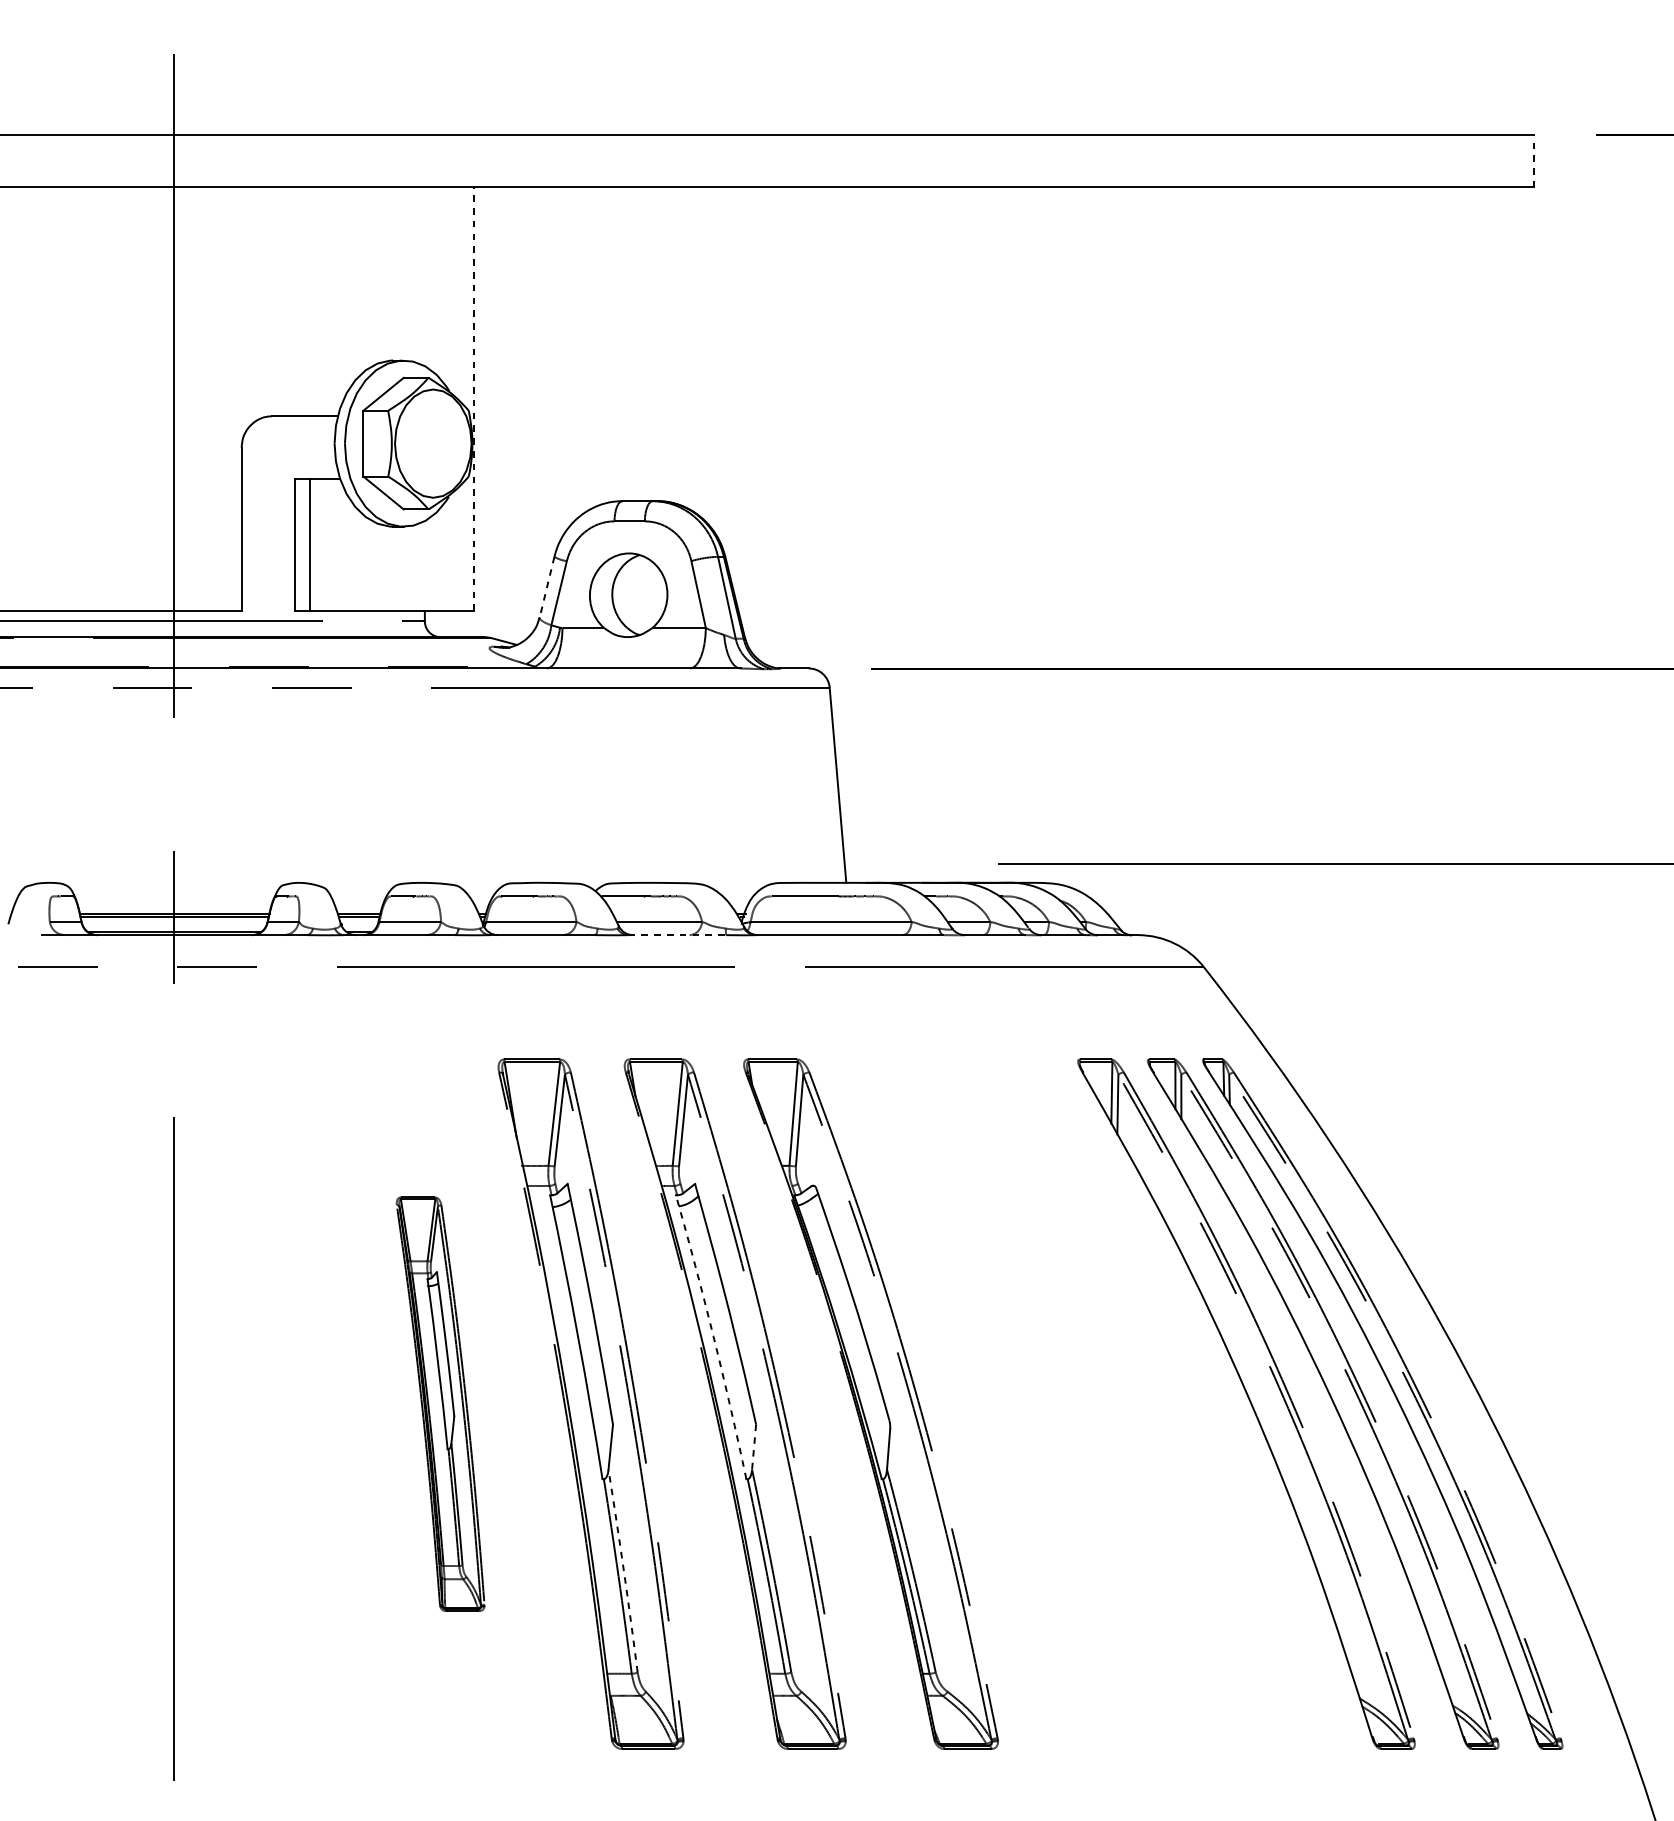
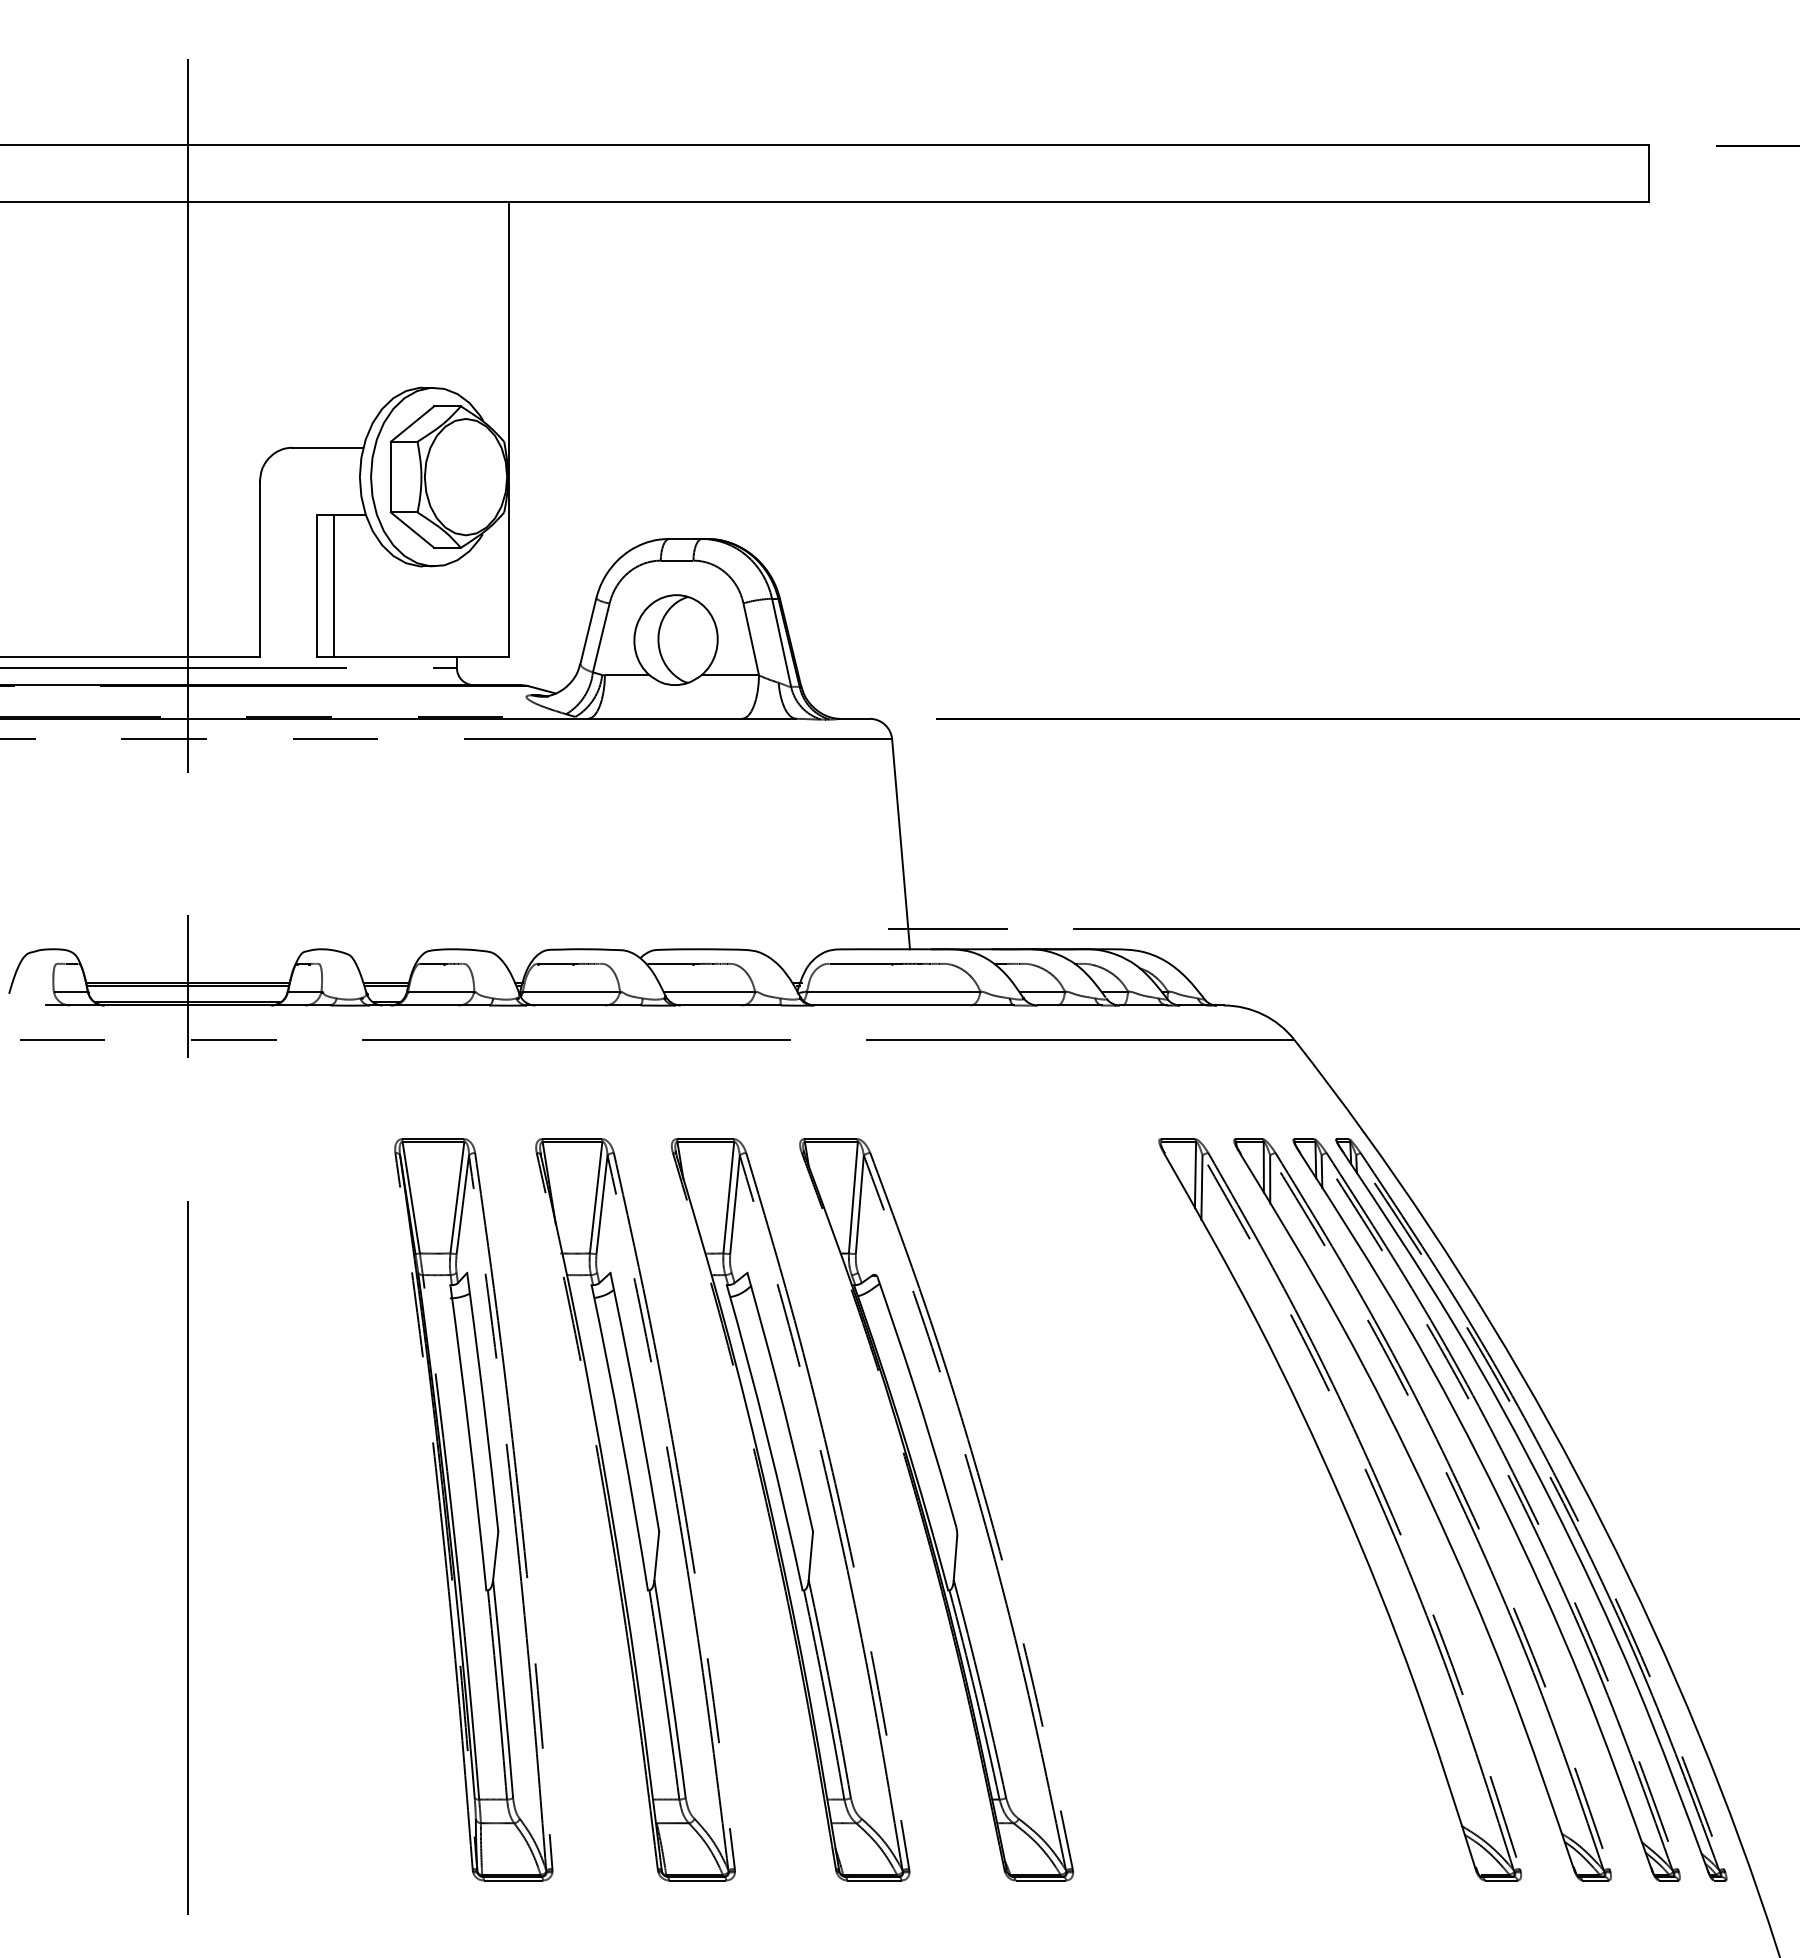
line: (1534, 161) -> (1649, 173), dashed -> solid
line: (473, 399) -> (509, 429), dashed -> solid
line: (547, 587) -> (588, 631), dashed -> solid
line: (881, 864) -> (947, 929), added
line: (677, 935) -> (728, 1005), dashed -> solid
arc: (713, 1336) -> (767, 1437), dashed -> solid
part: (1441, 1395) -> (1549, 1500), added
part: (440, 1403) -> (473, 1509), size x1.67
line: (753, 1447) -> (810, 1556), dashed -> solid
arc: (623, 1571) -> (670, 1689), dashed -> solid

